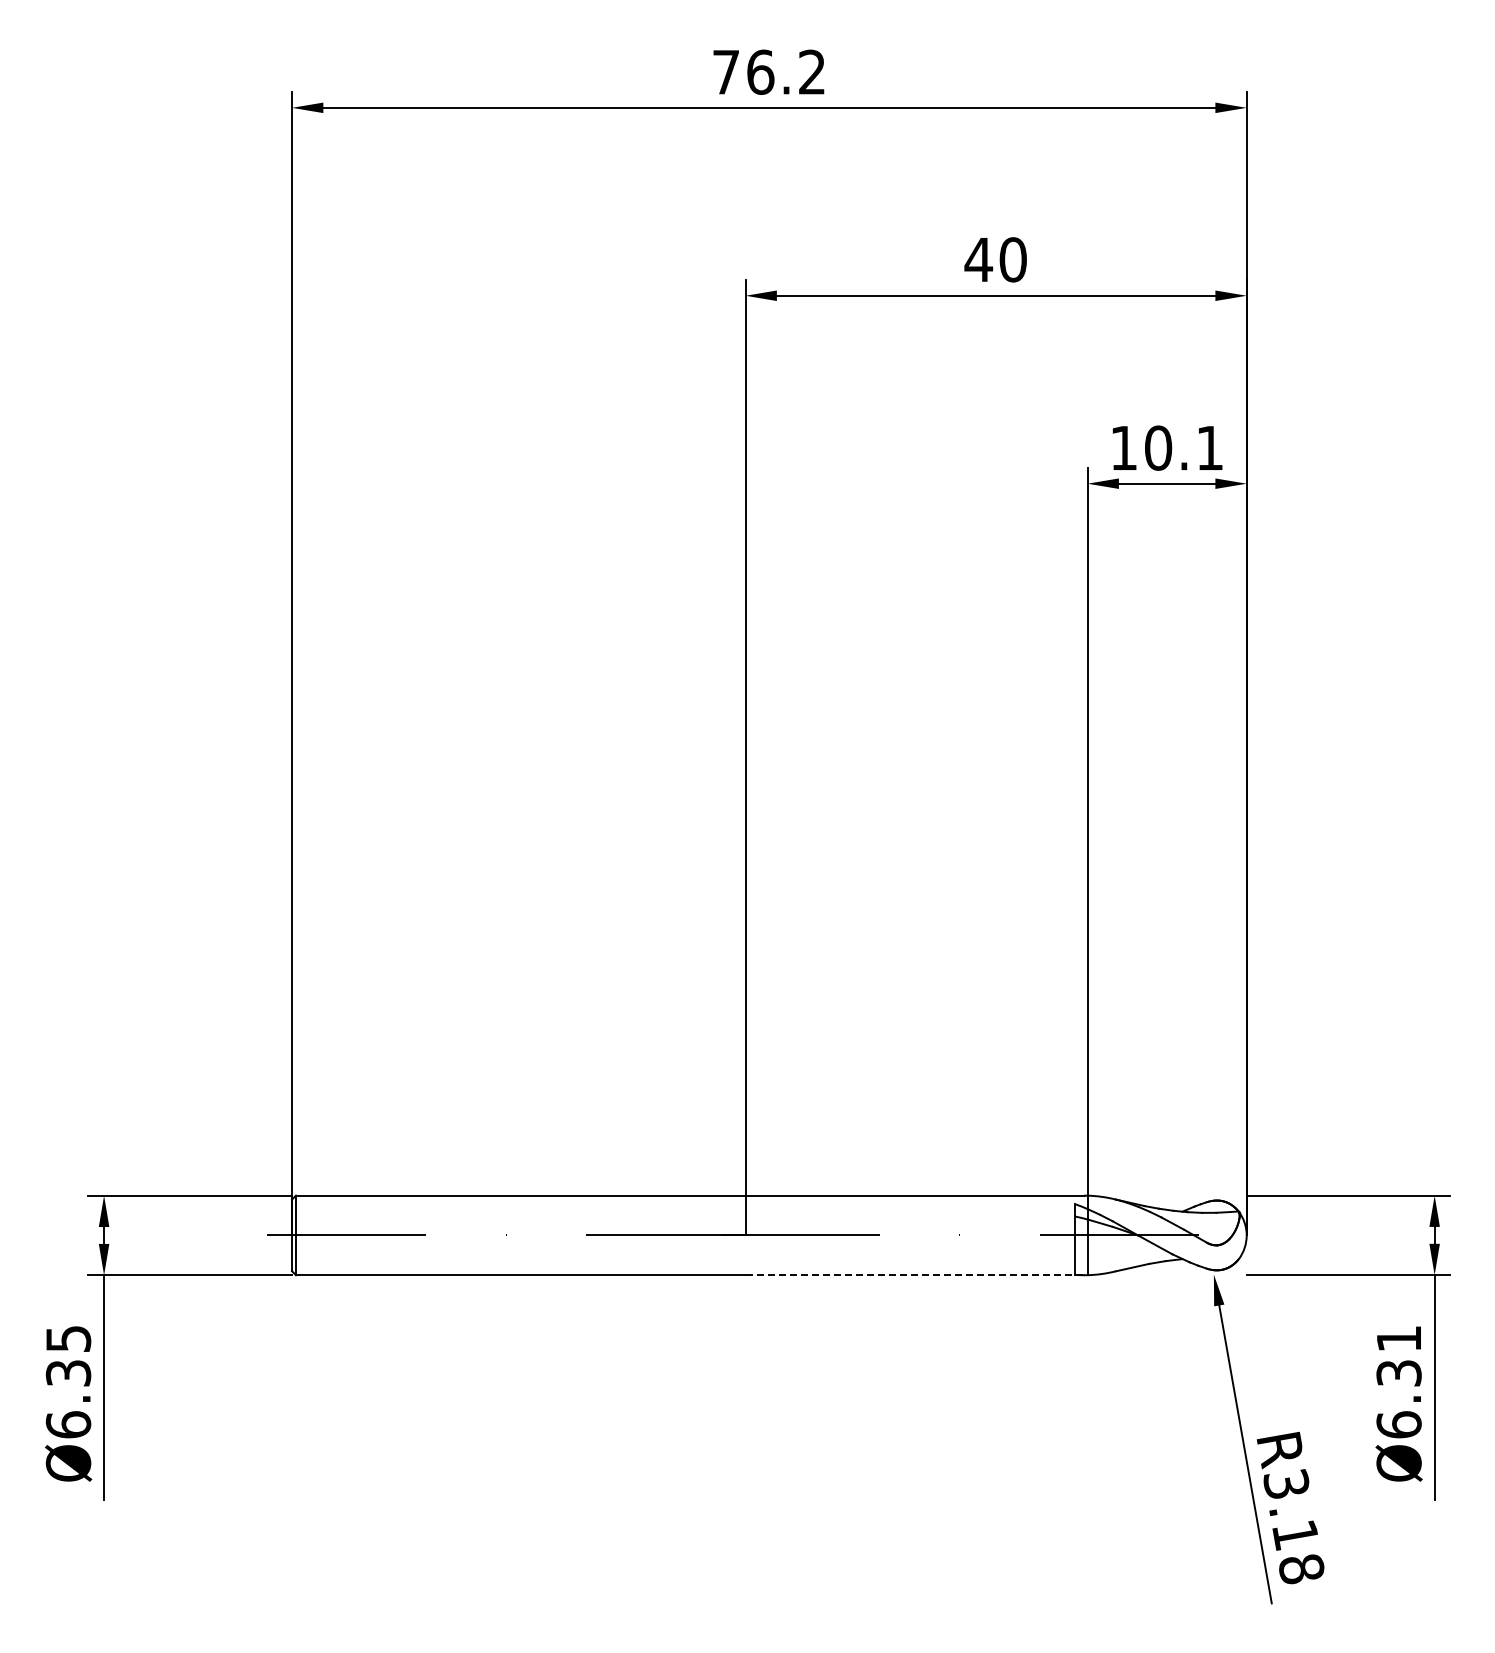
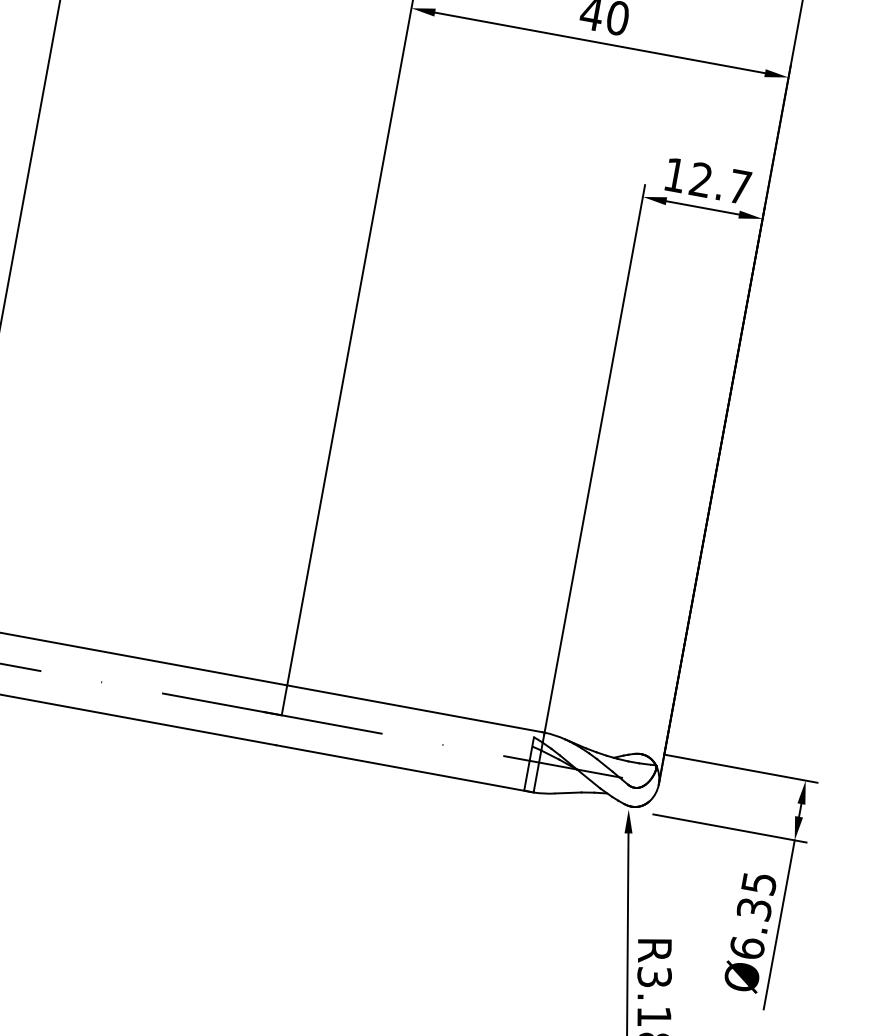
text: (1183, 447) -> (720, 182), 10.1 -> 12.7
line: (915, 1275) -> (404, 768), dashed -> solid
text: (1399, 1338) -> (759, 883), Ø6.31 -> Ø6.35

